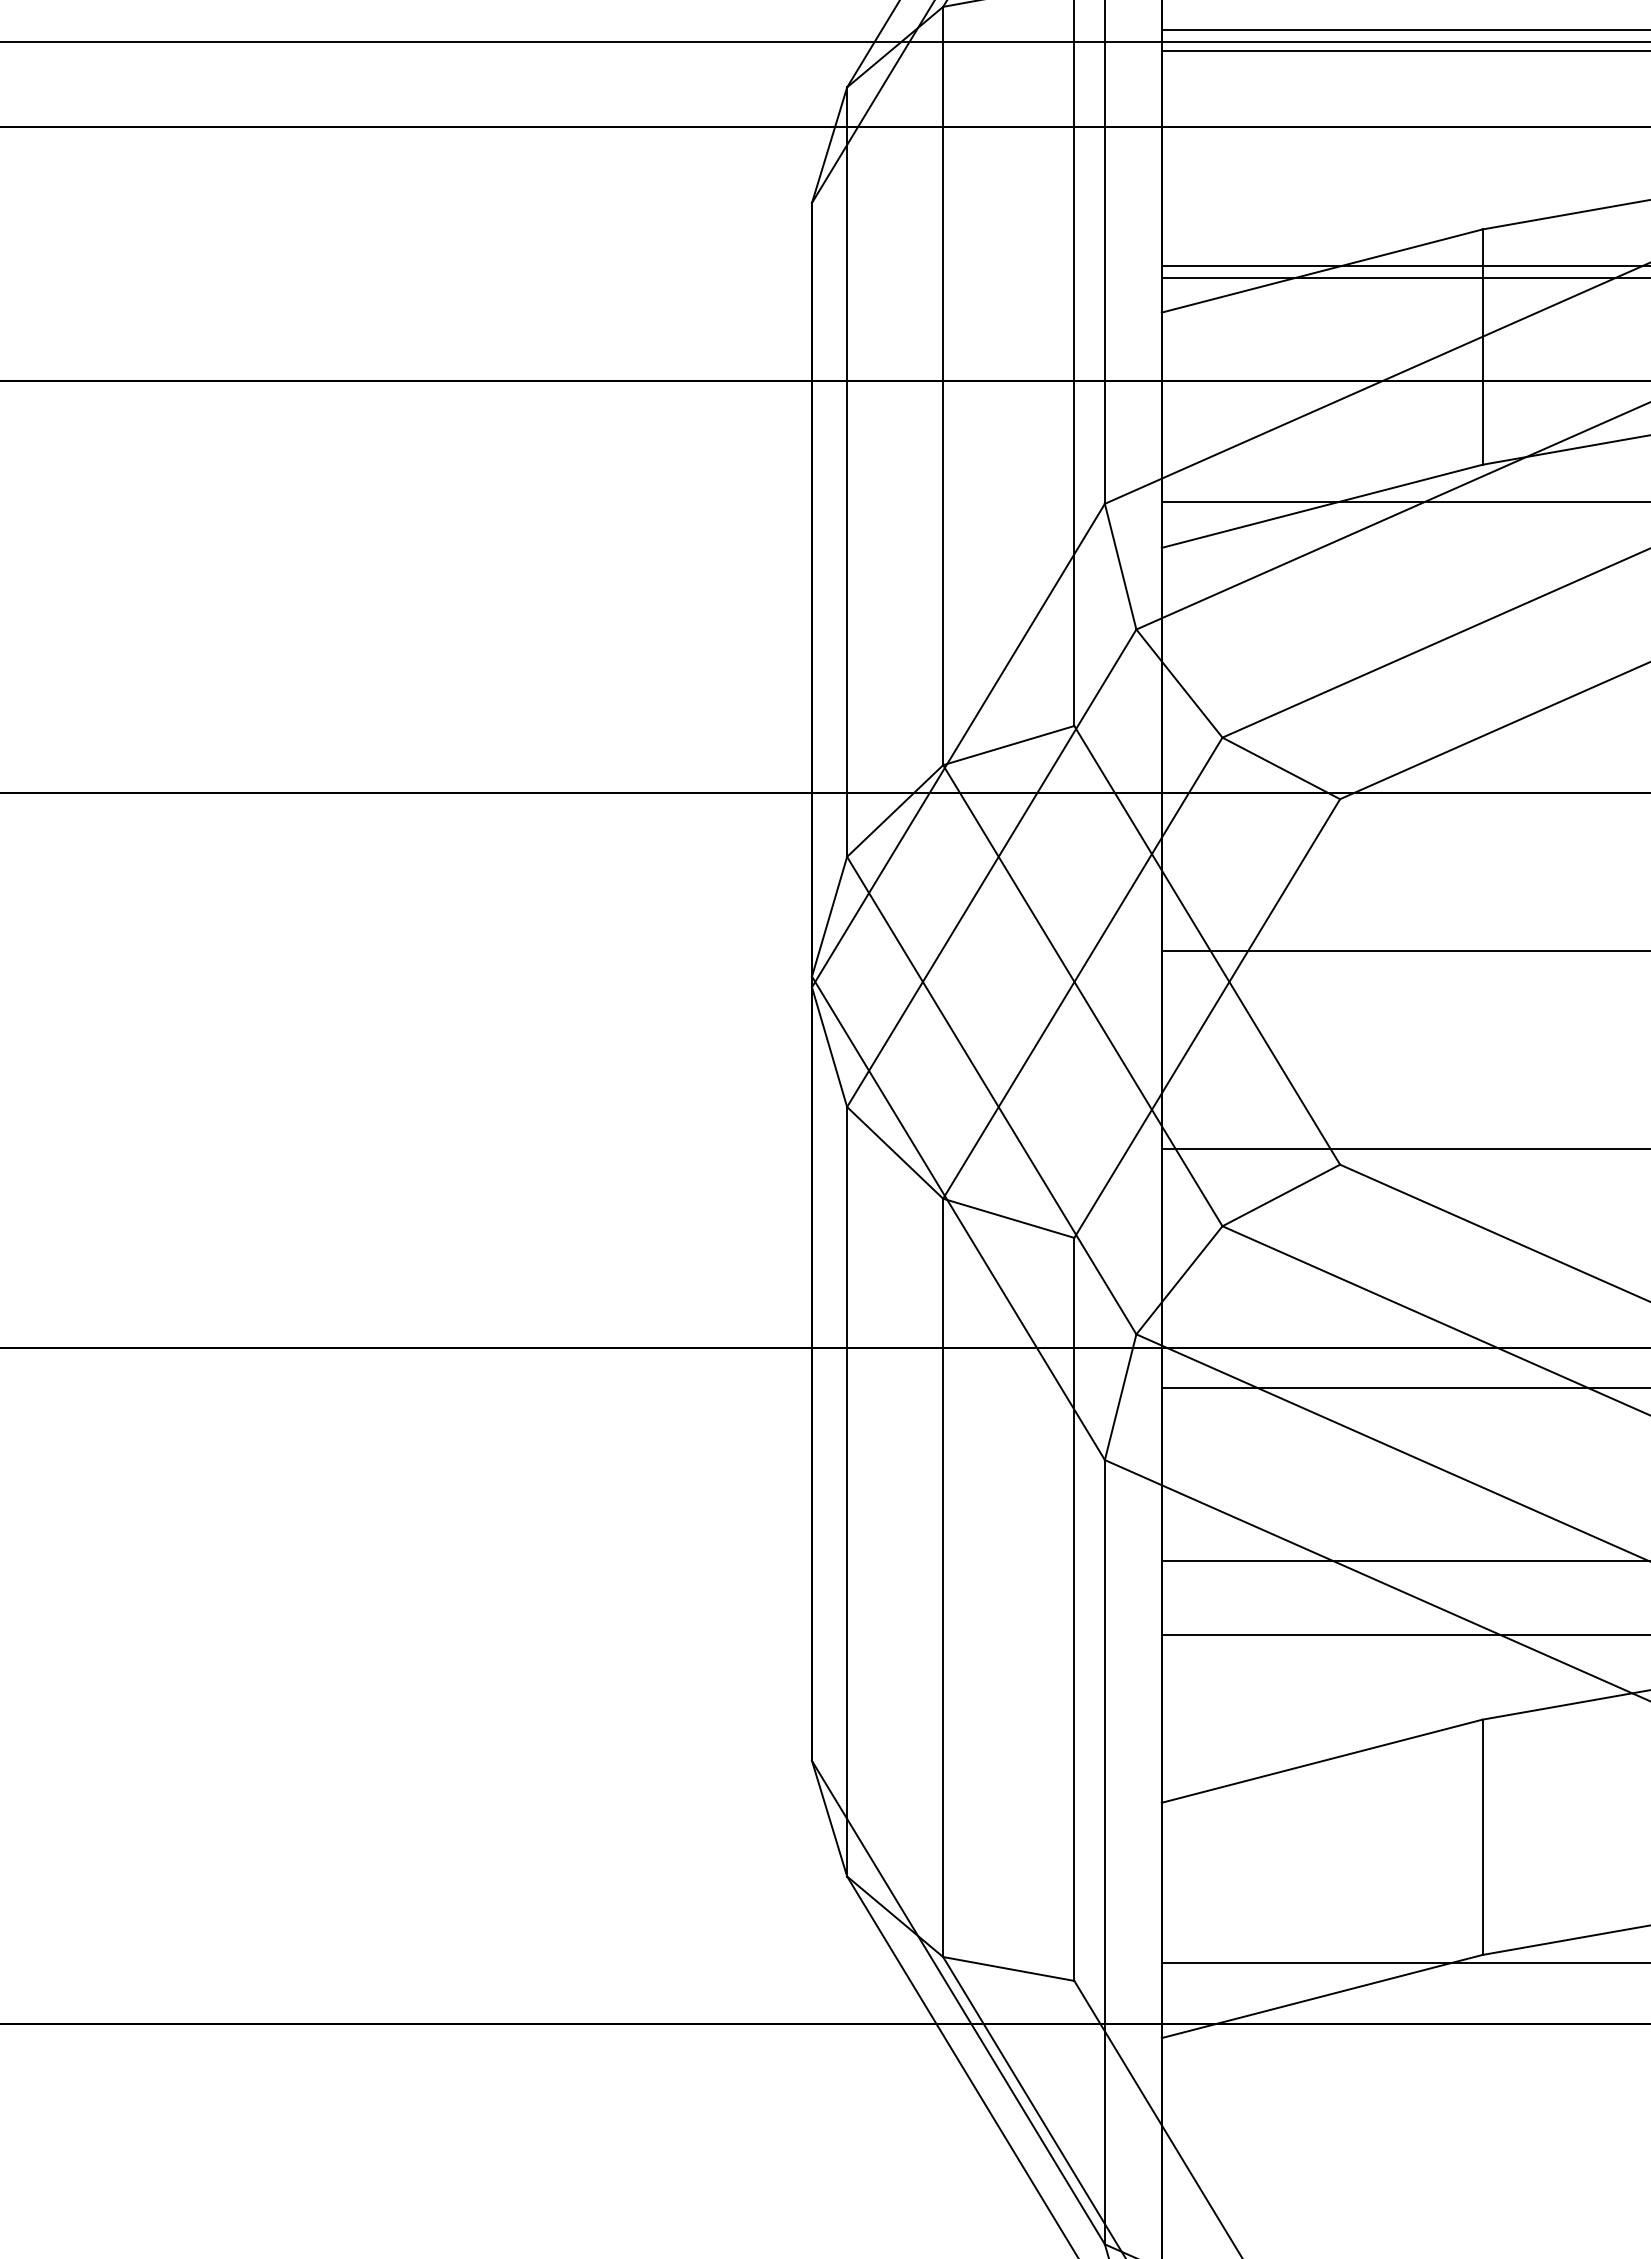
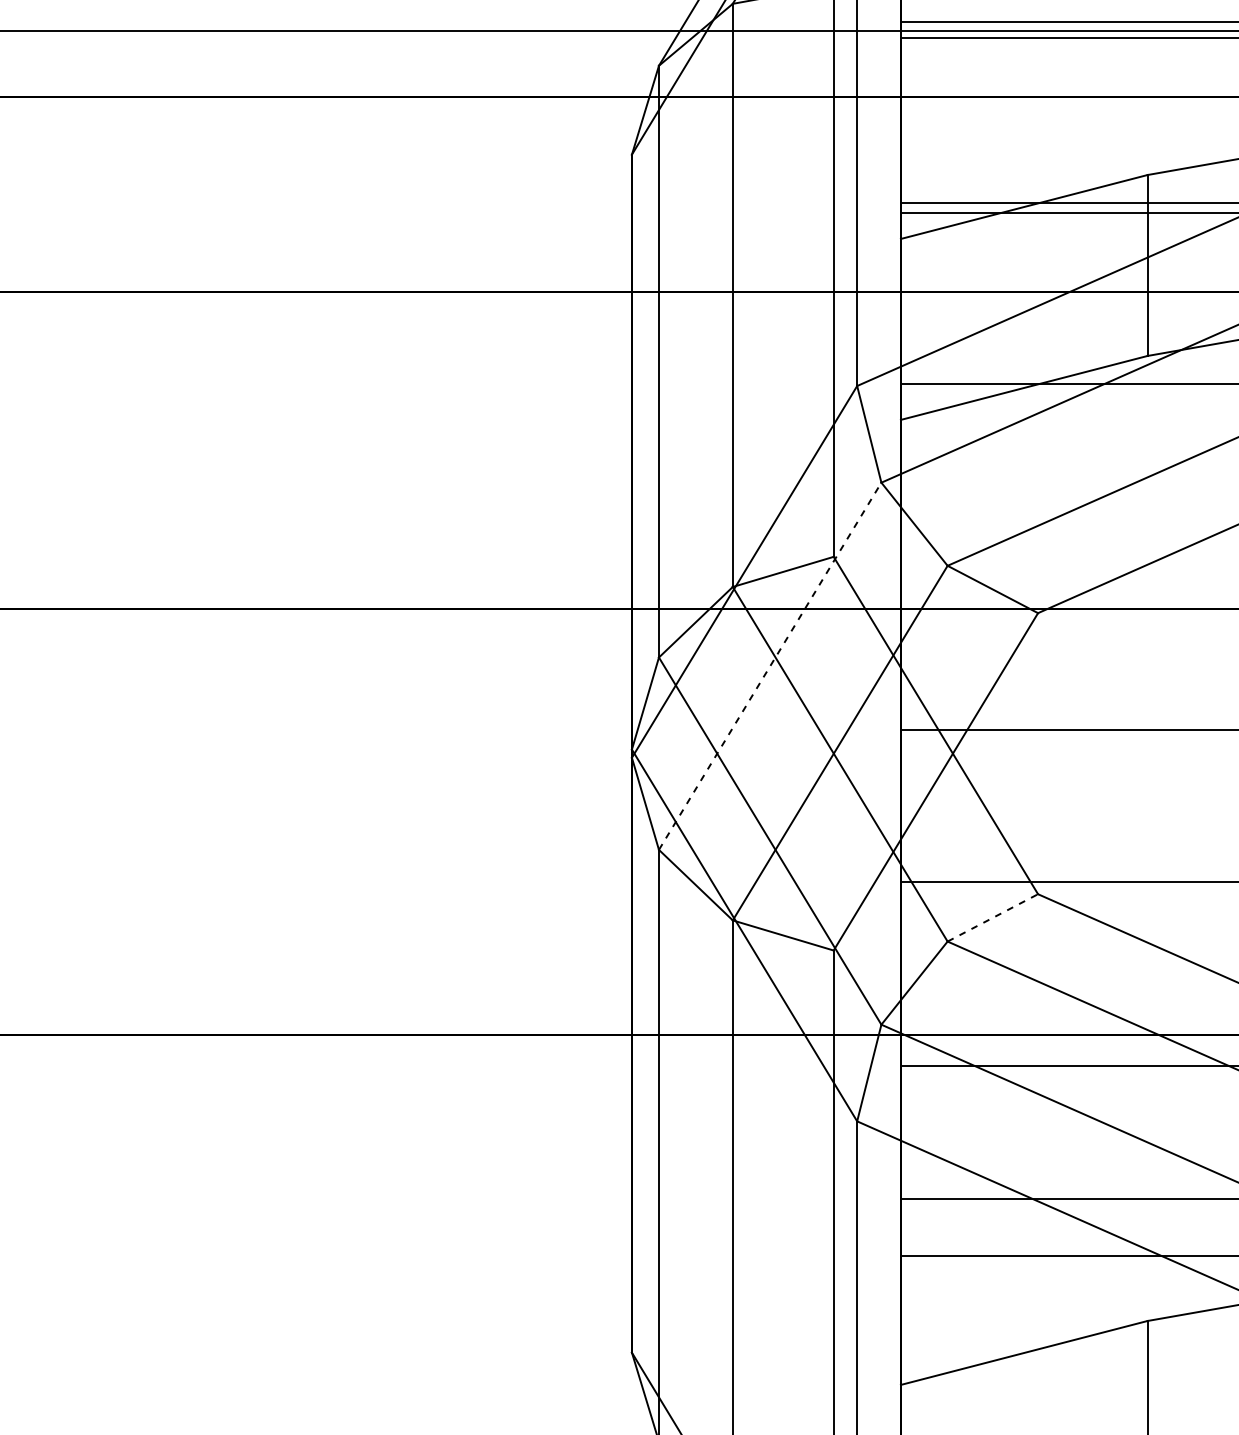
line: (992, 867) -> (770, 665), solid -> dashed
line: (1281, 1195) -> (992, 917), solid -> dashed

